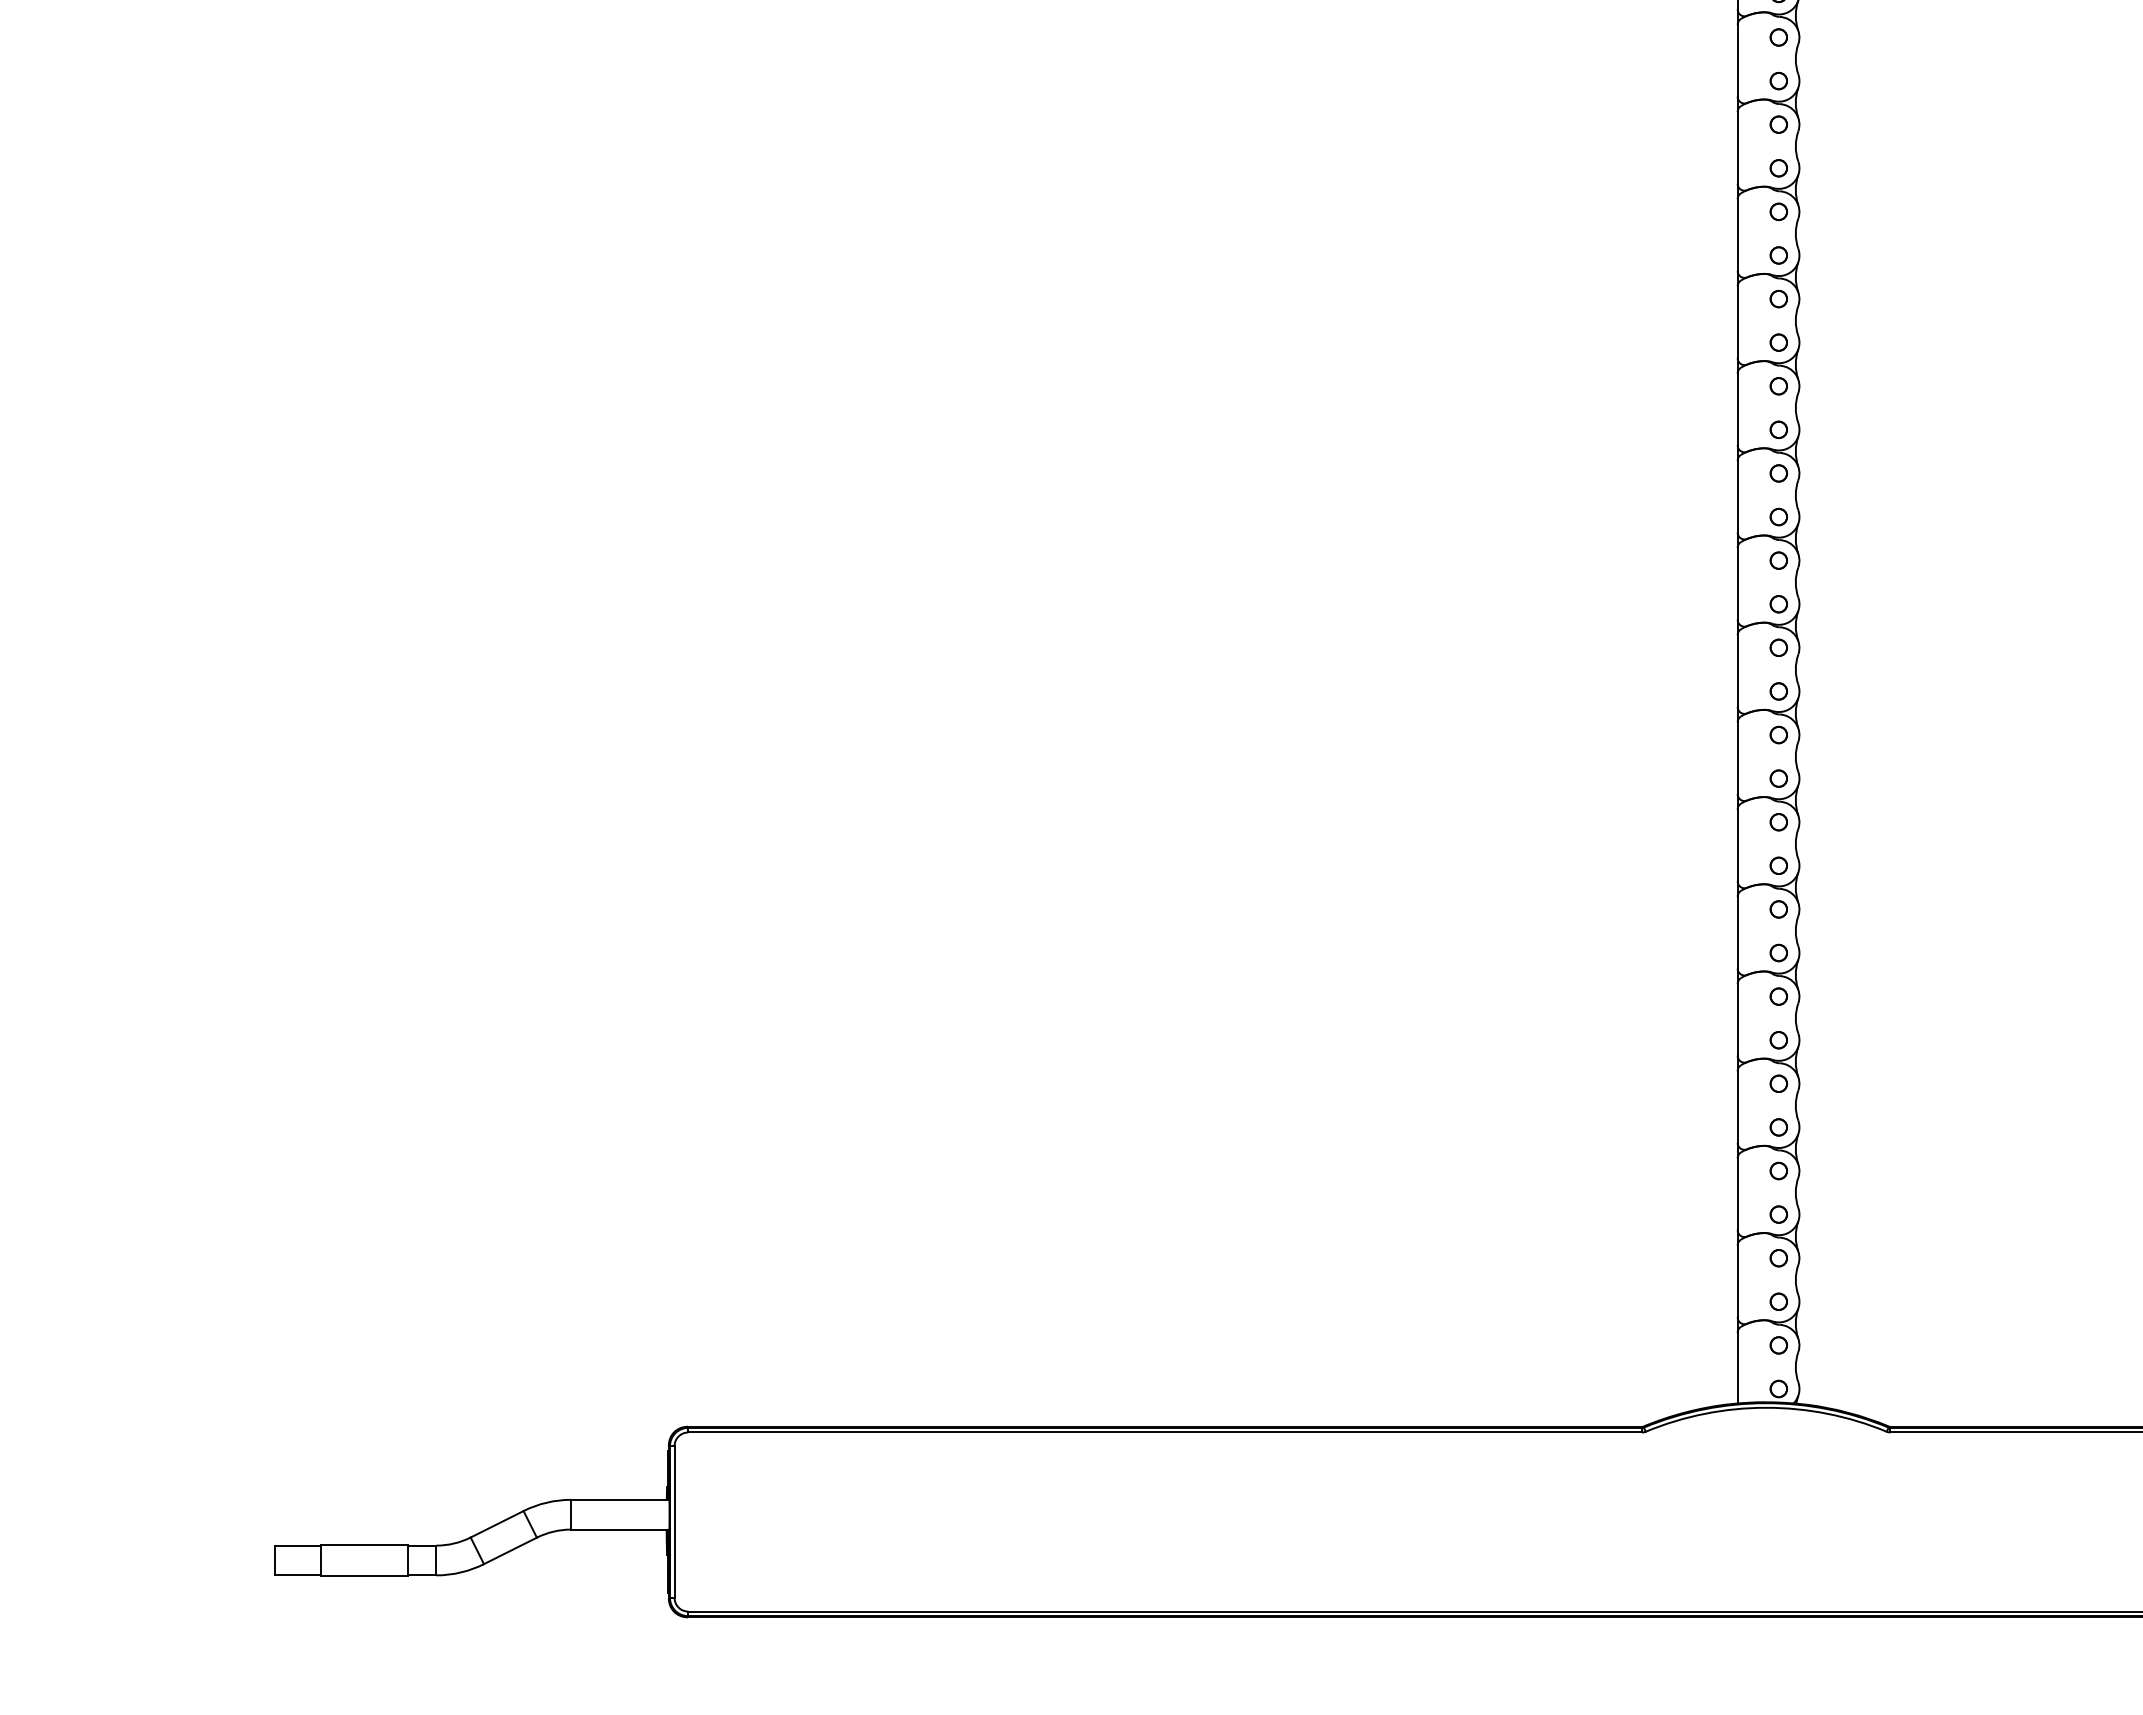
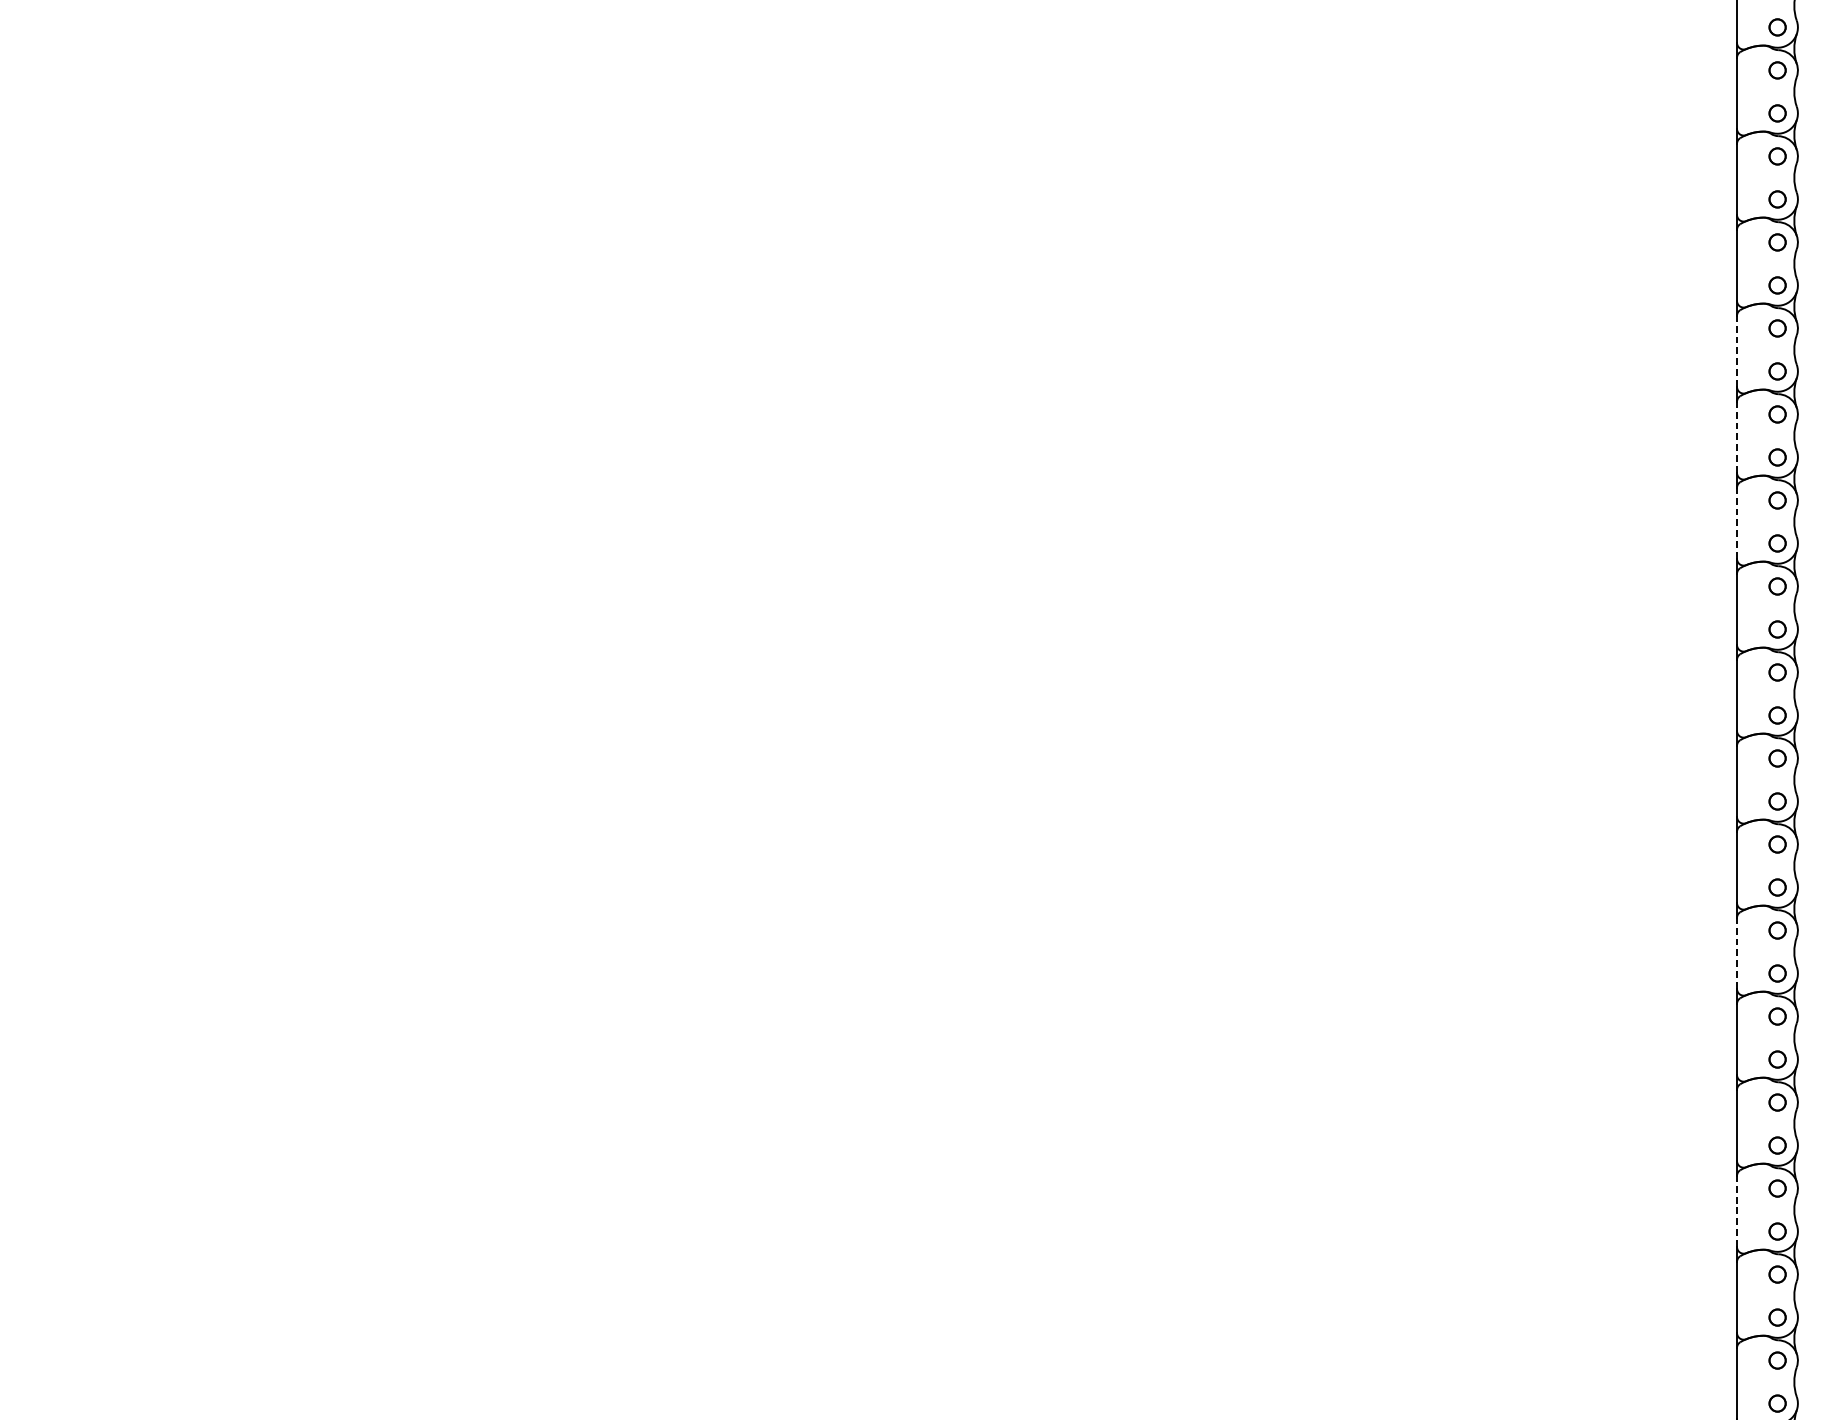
line: (1737, 235) -> (1736, 351), solid -> dashed
line: (1737, 322) -> (1736, 437), solid -> dashed
line: (1737, 409) -> (1736, 523), solid -> dashed
line: (1737, 845) -> (1736, 953), solid -> dashed
line: (1737, 1107) -> (1736, 1211), solid -> dashed

